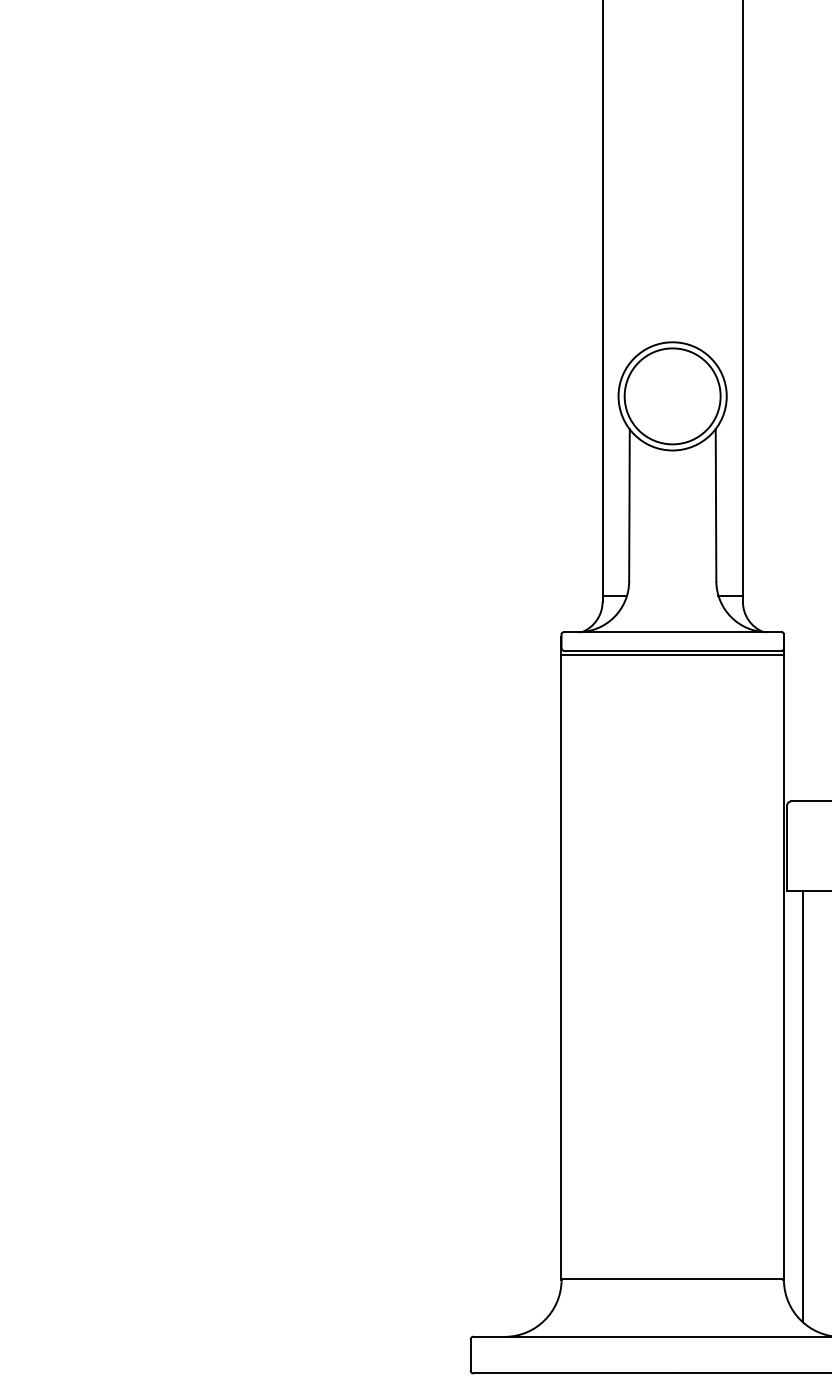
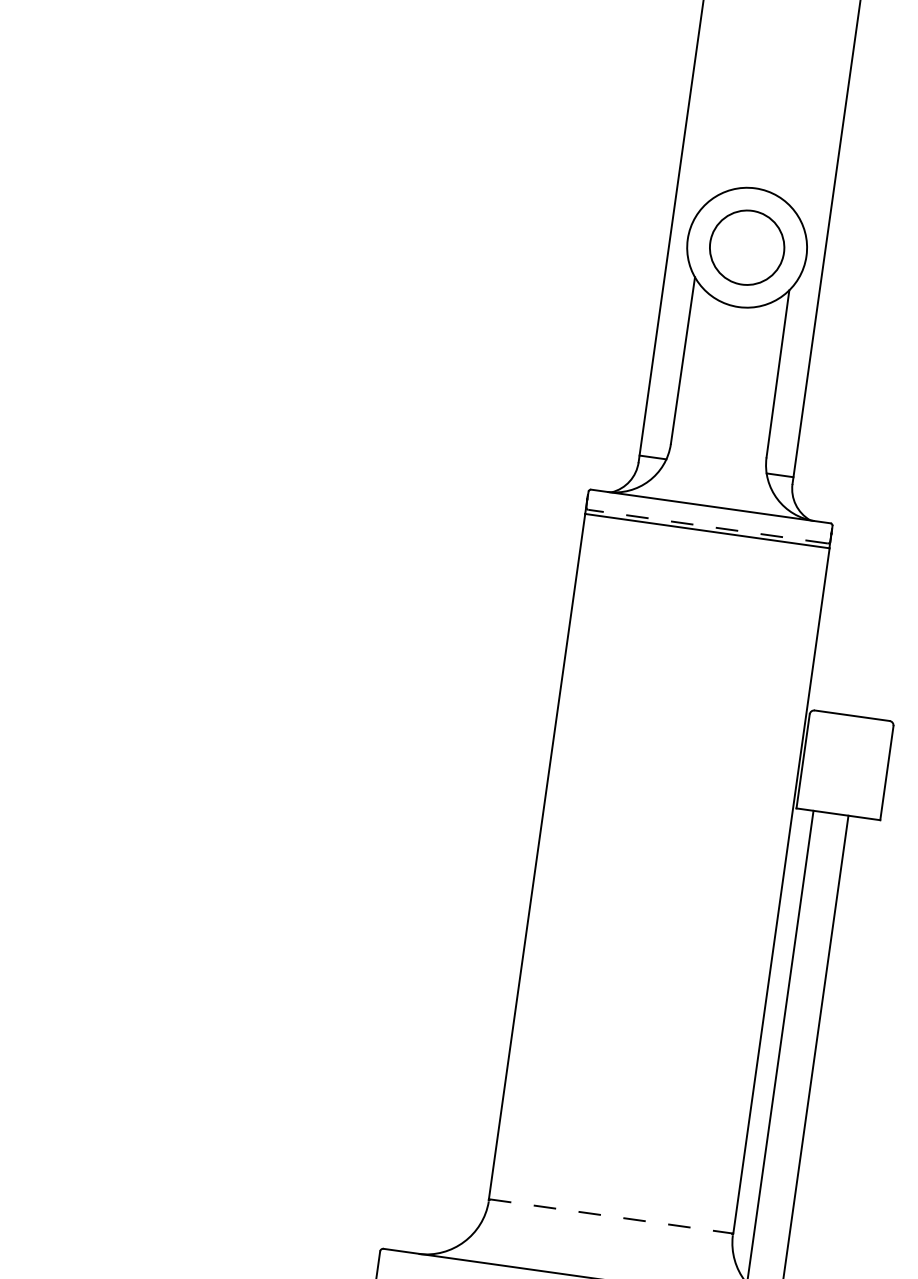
circle: (672, 396) -> (746, 247), size x0.7
line: (672, 650) -> (707, 526), solid -> dashed
line: (673, 1279) -> (611, 1216), solid -> dashed

